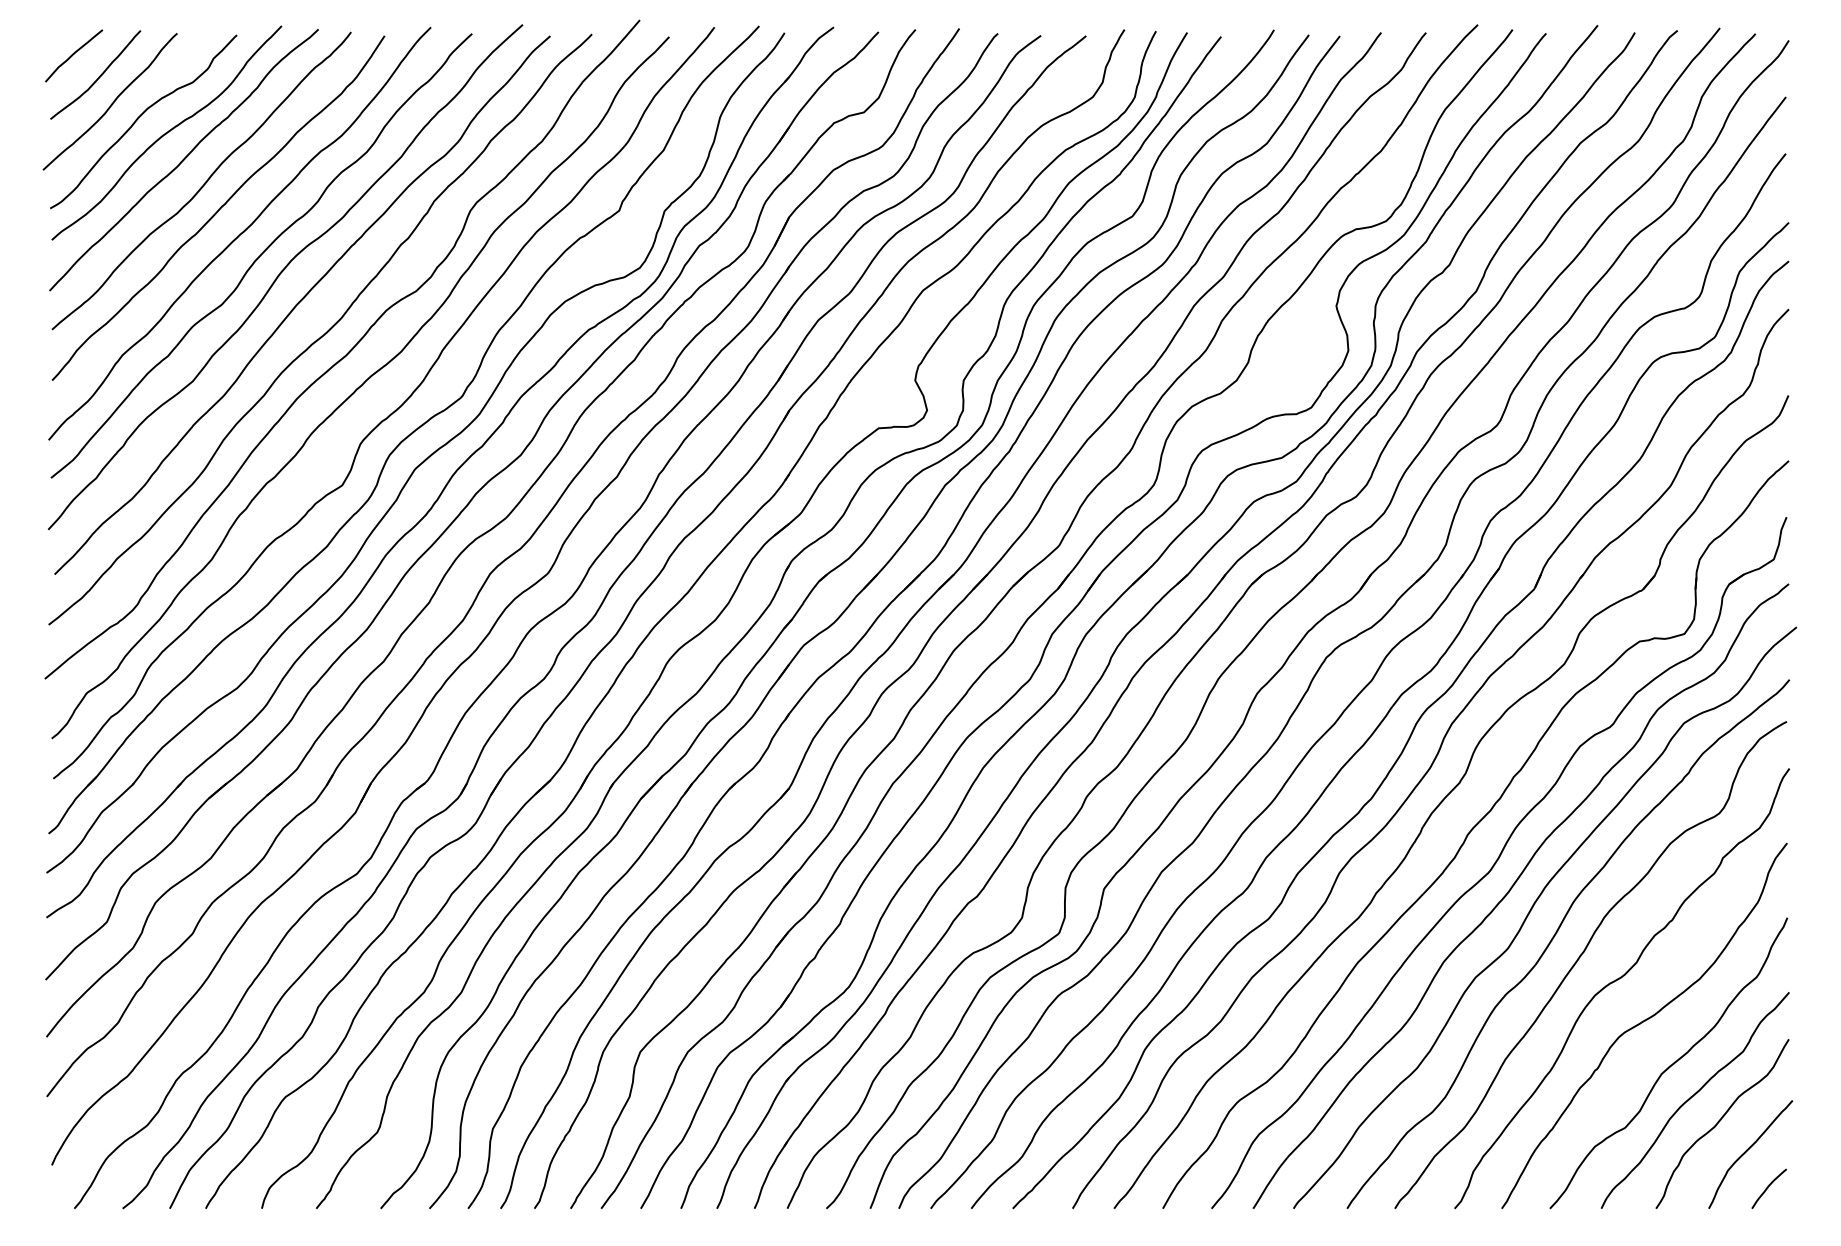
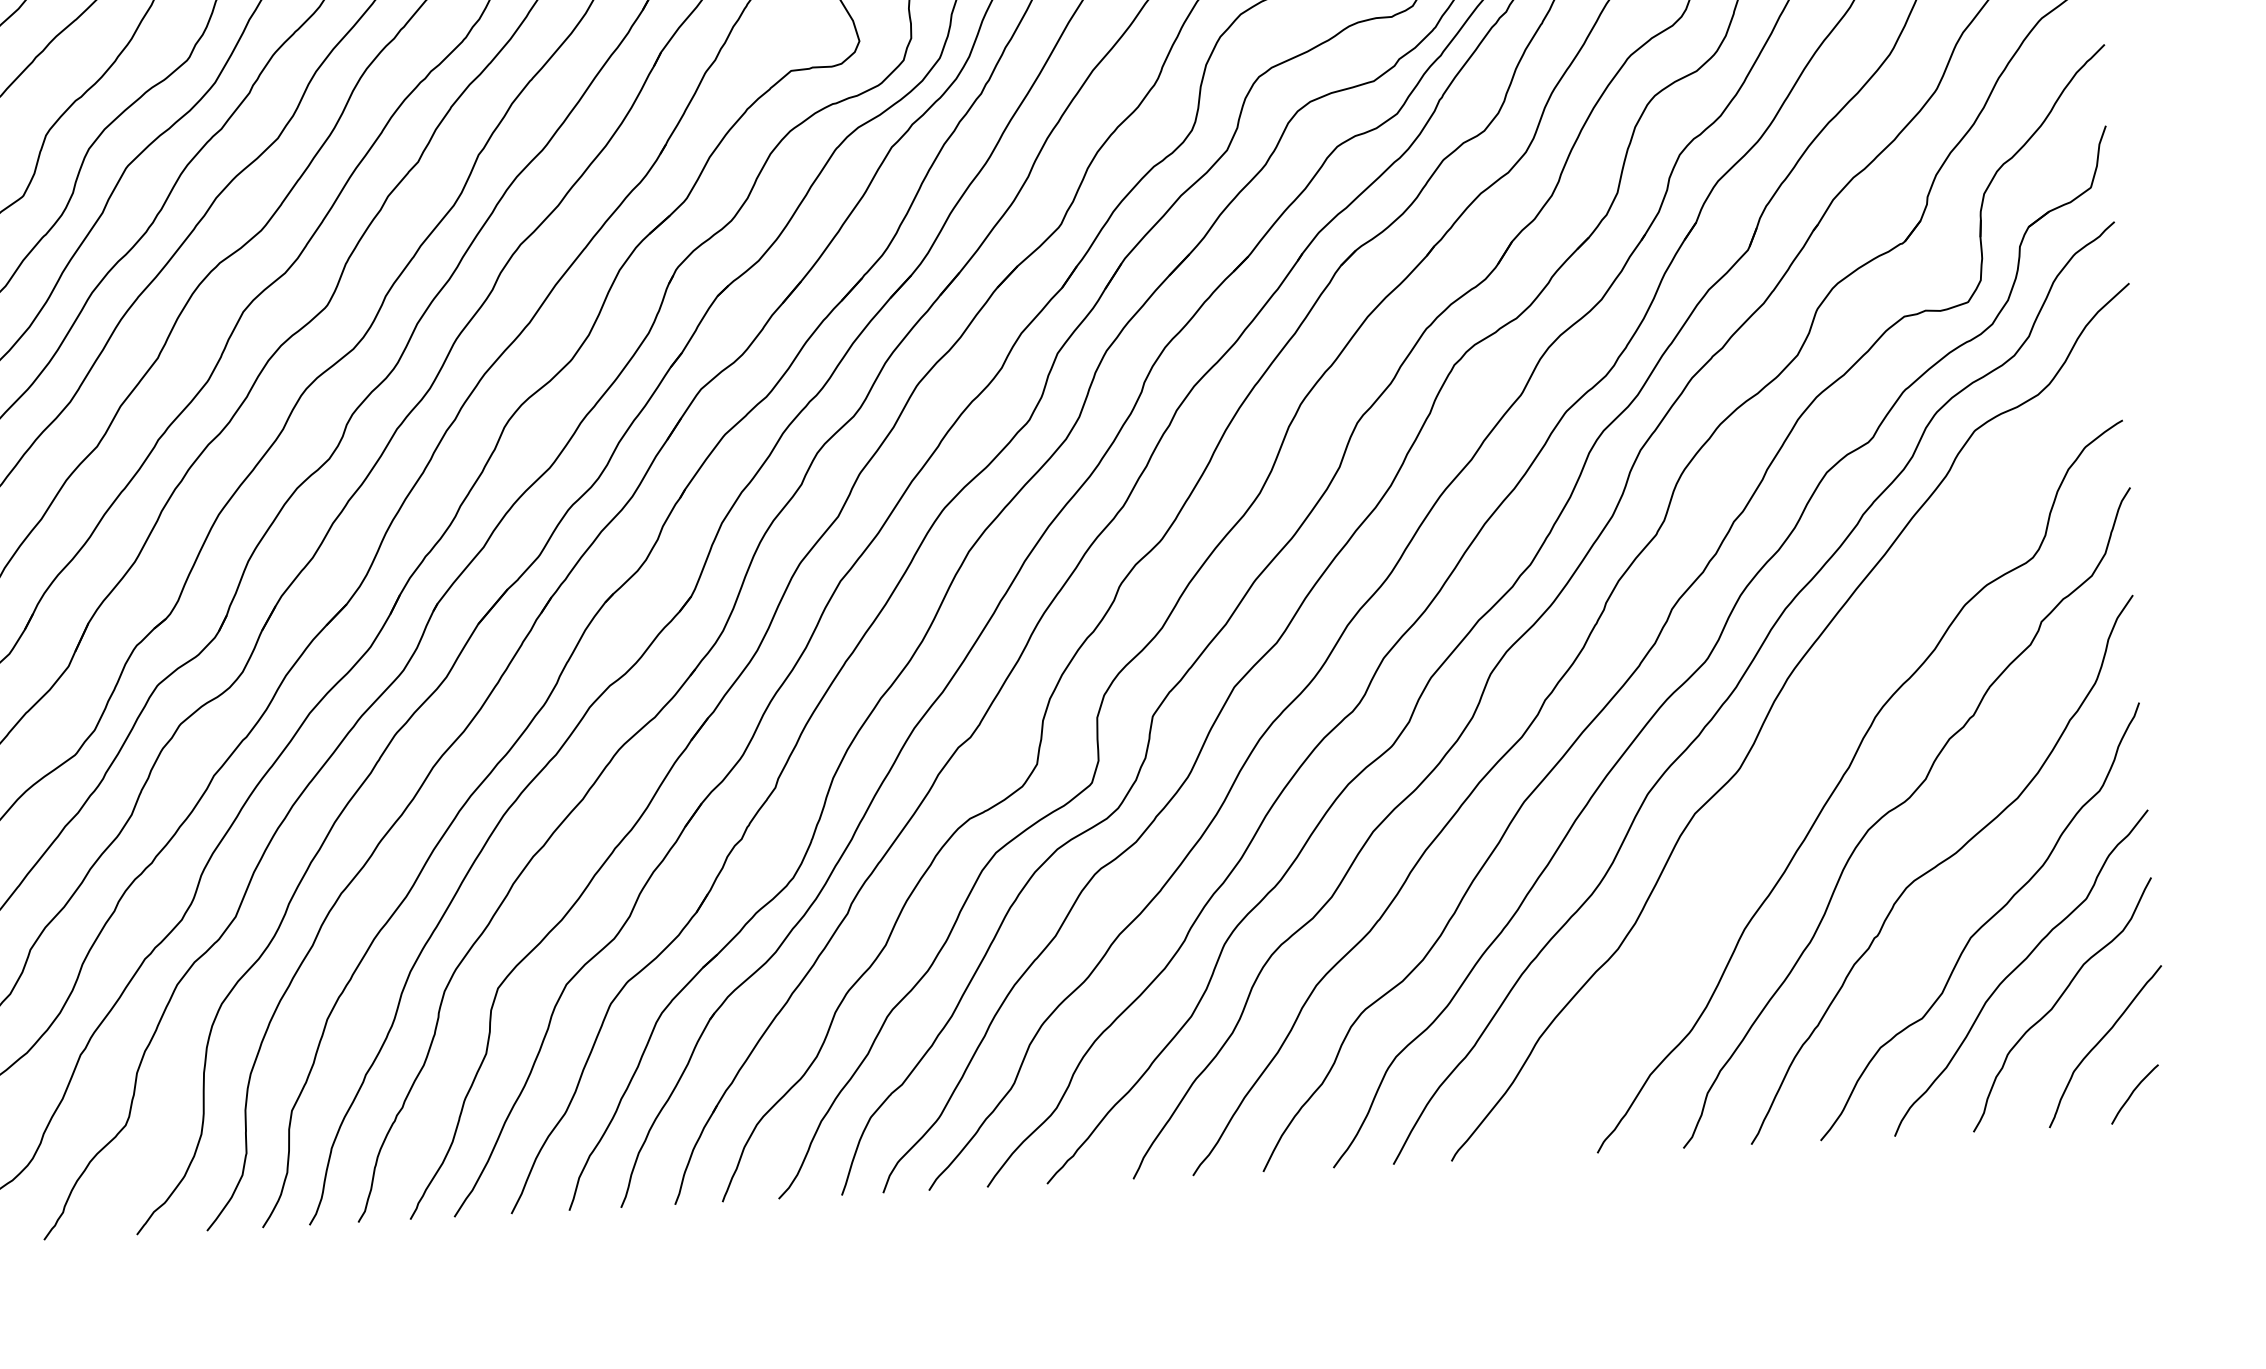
curve: (1555, 936) -> (1806, 748), removed

